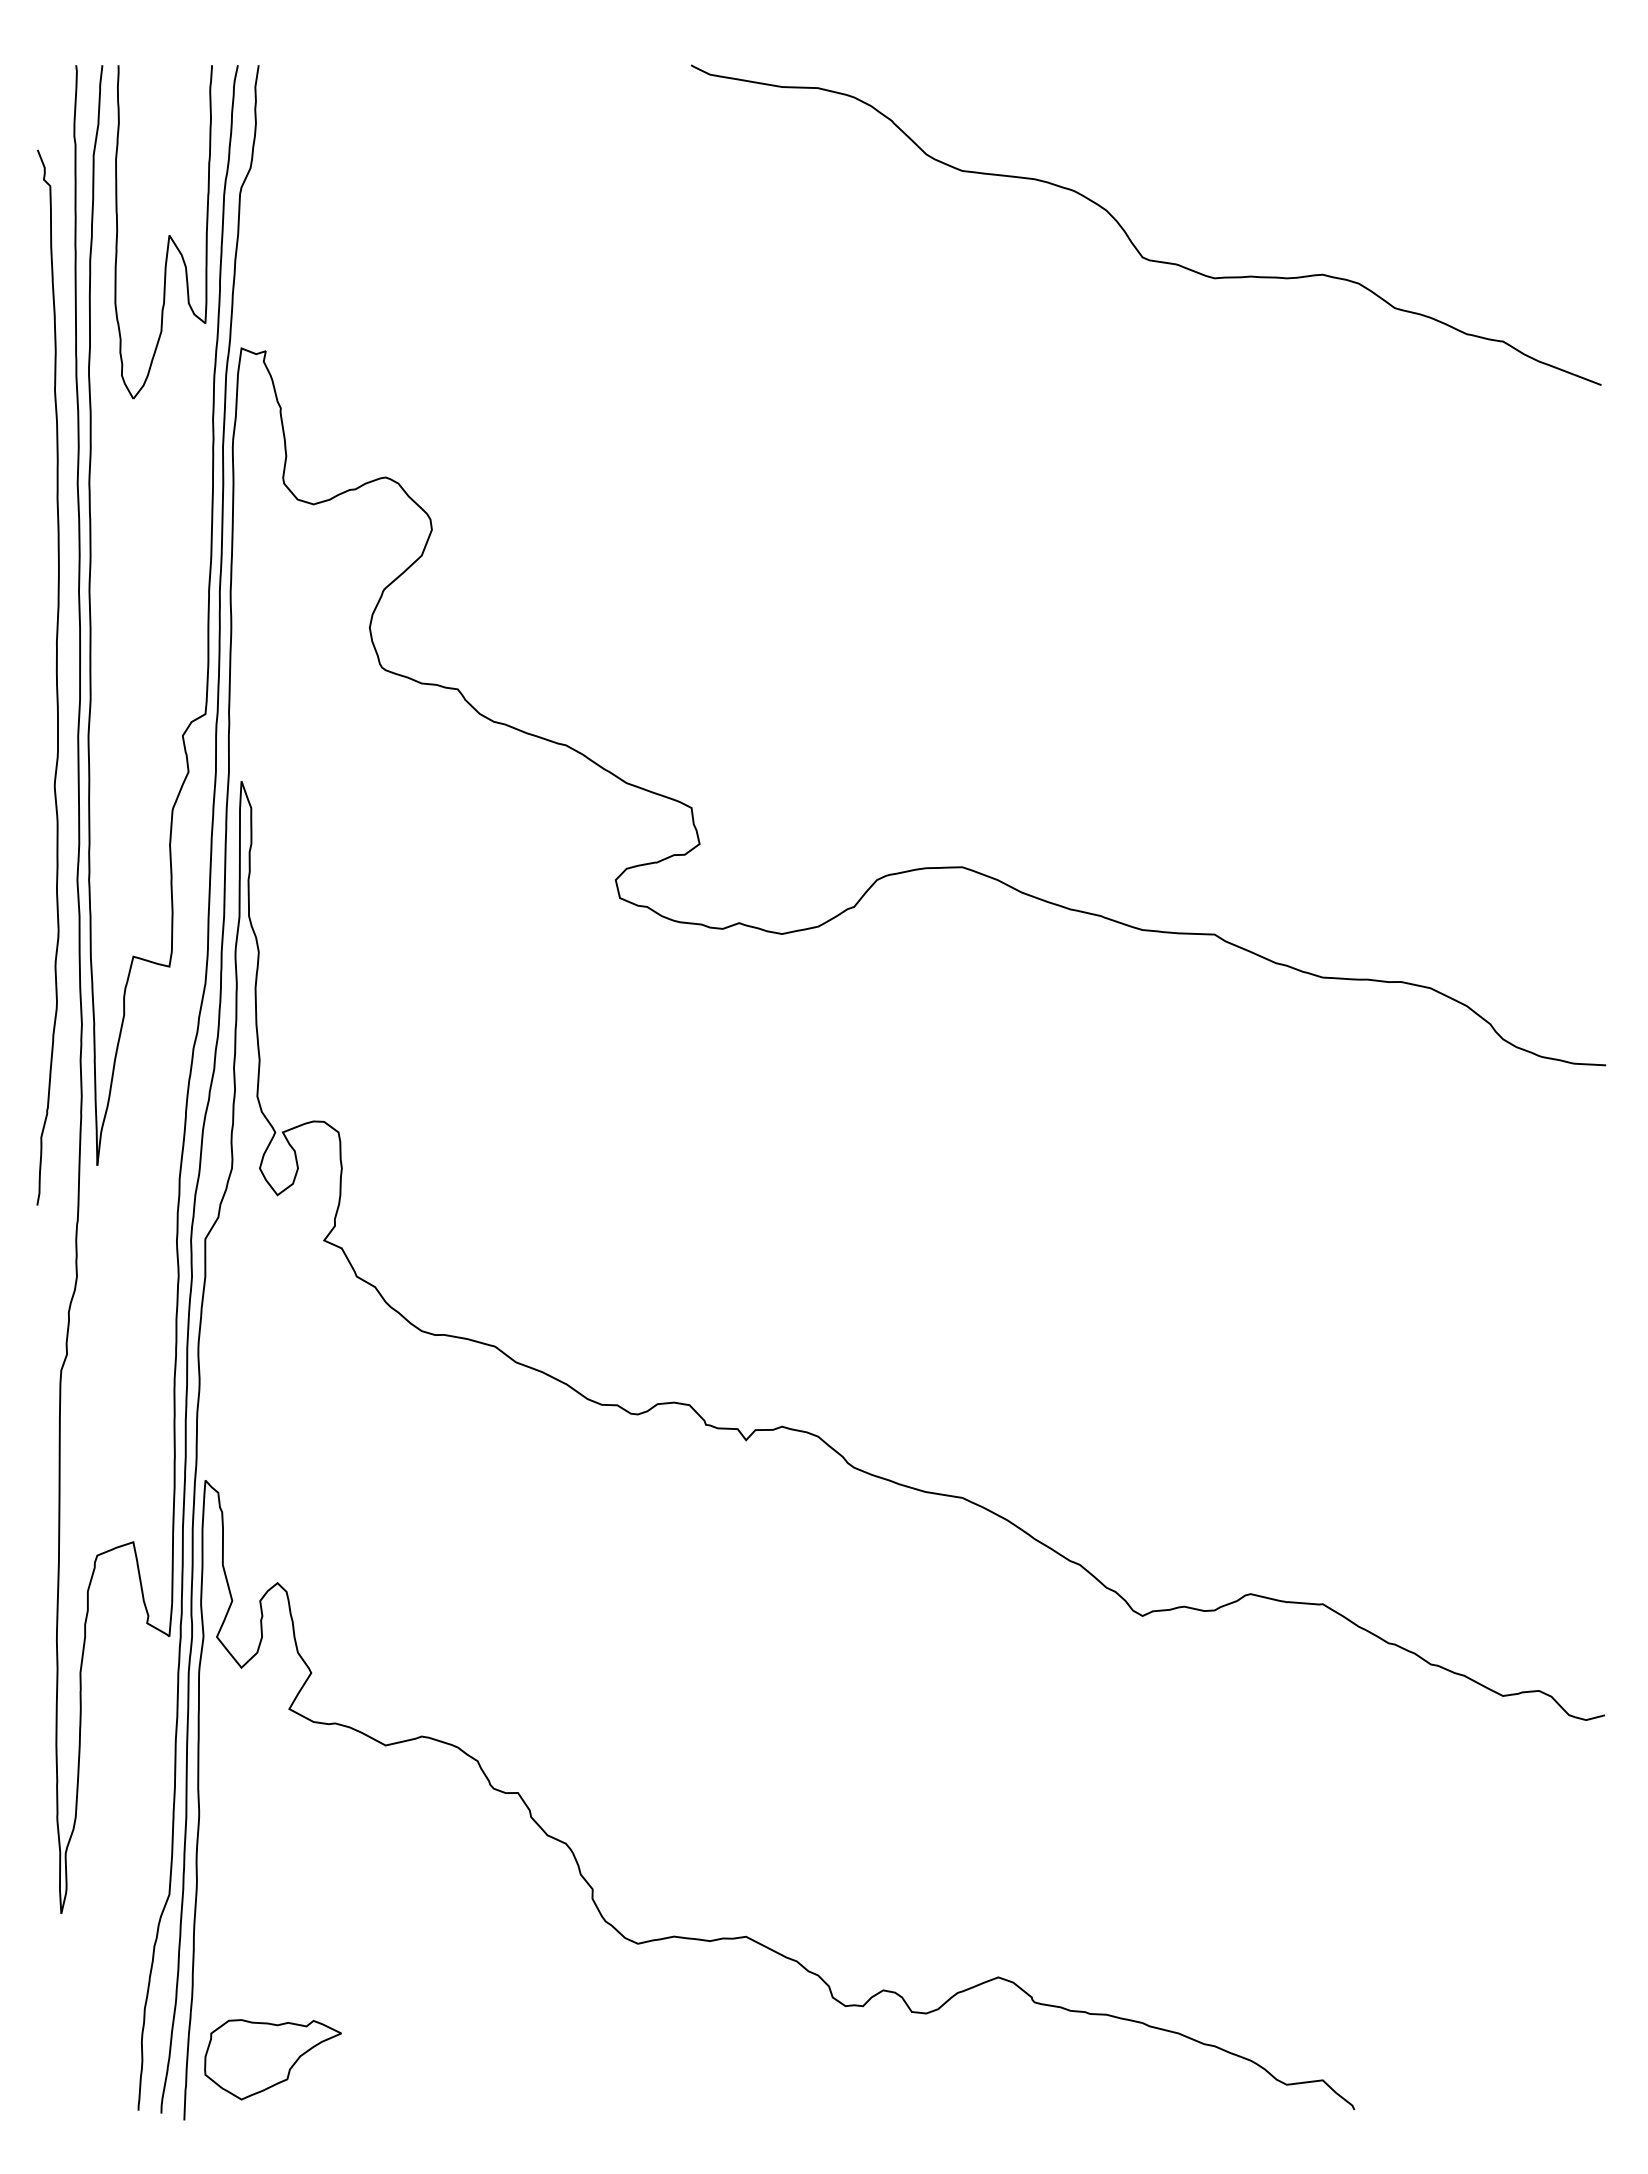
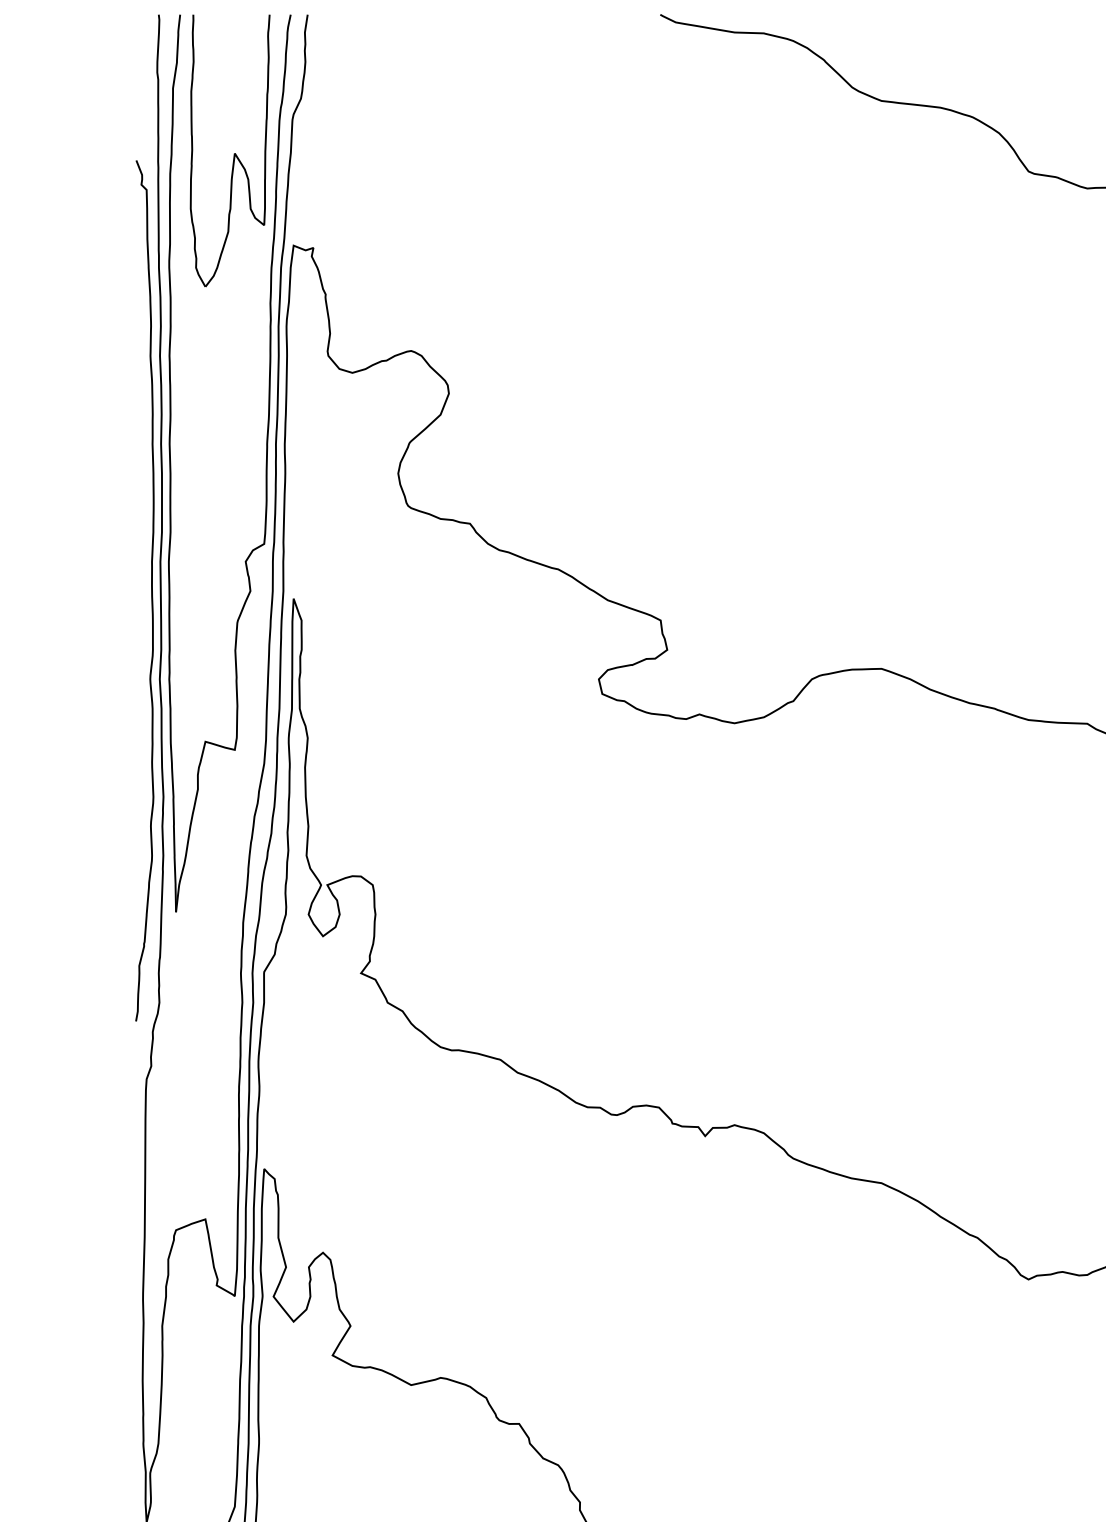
curve: (56, 677) -> (151, 590), moved

